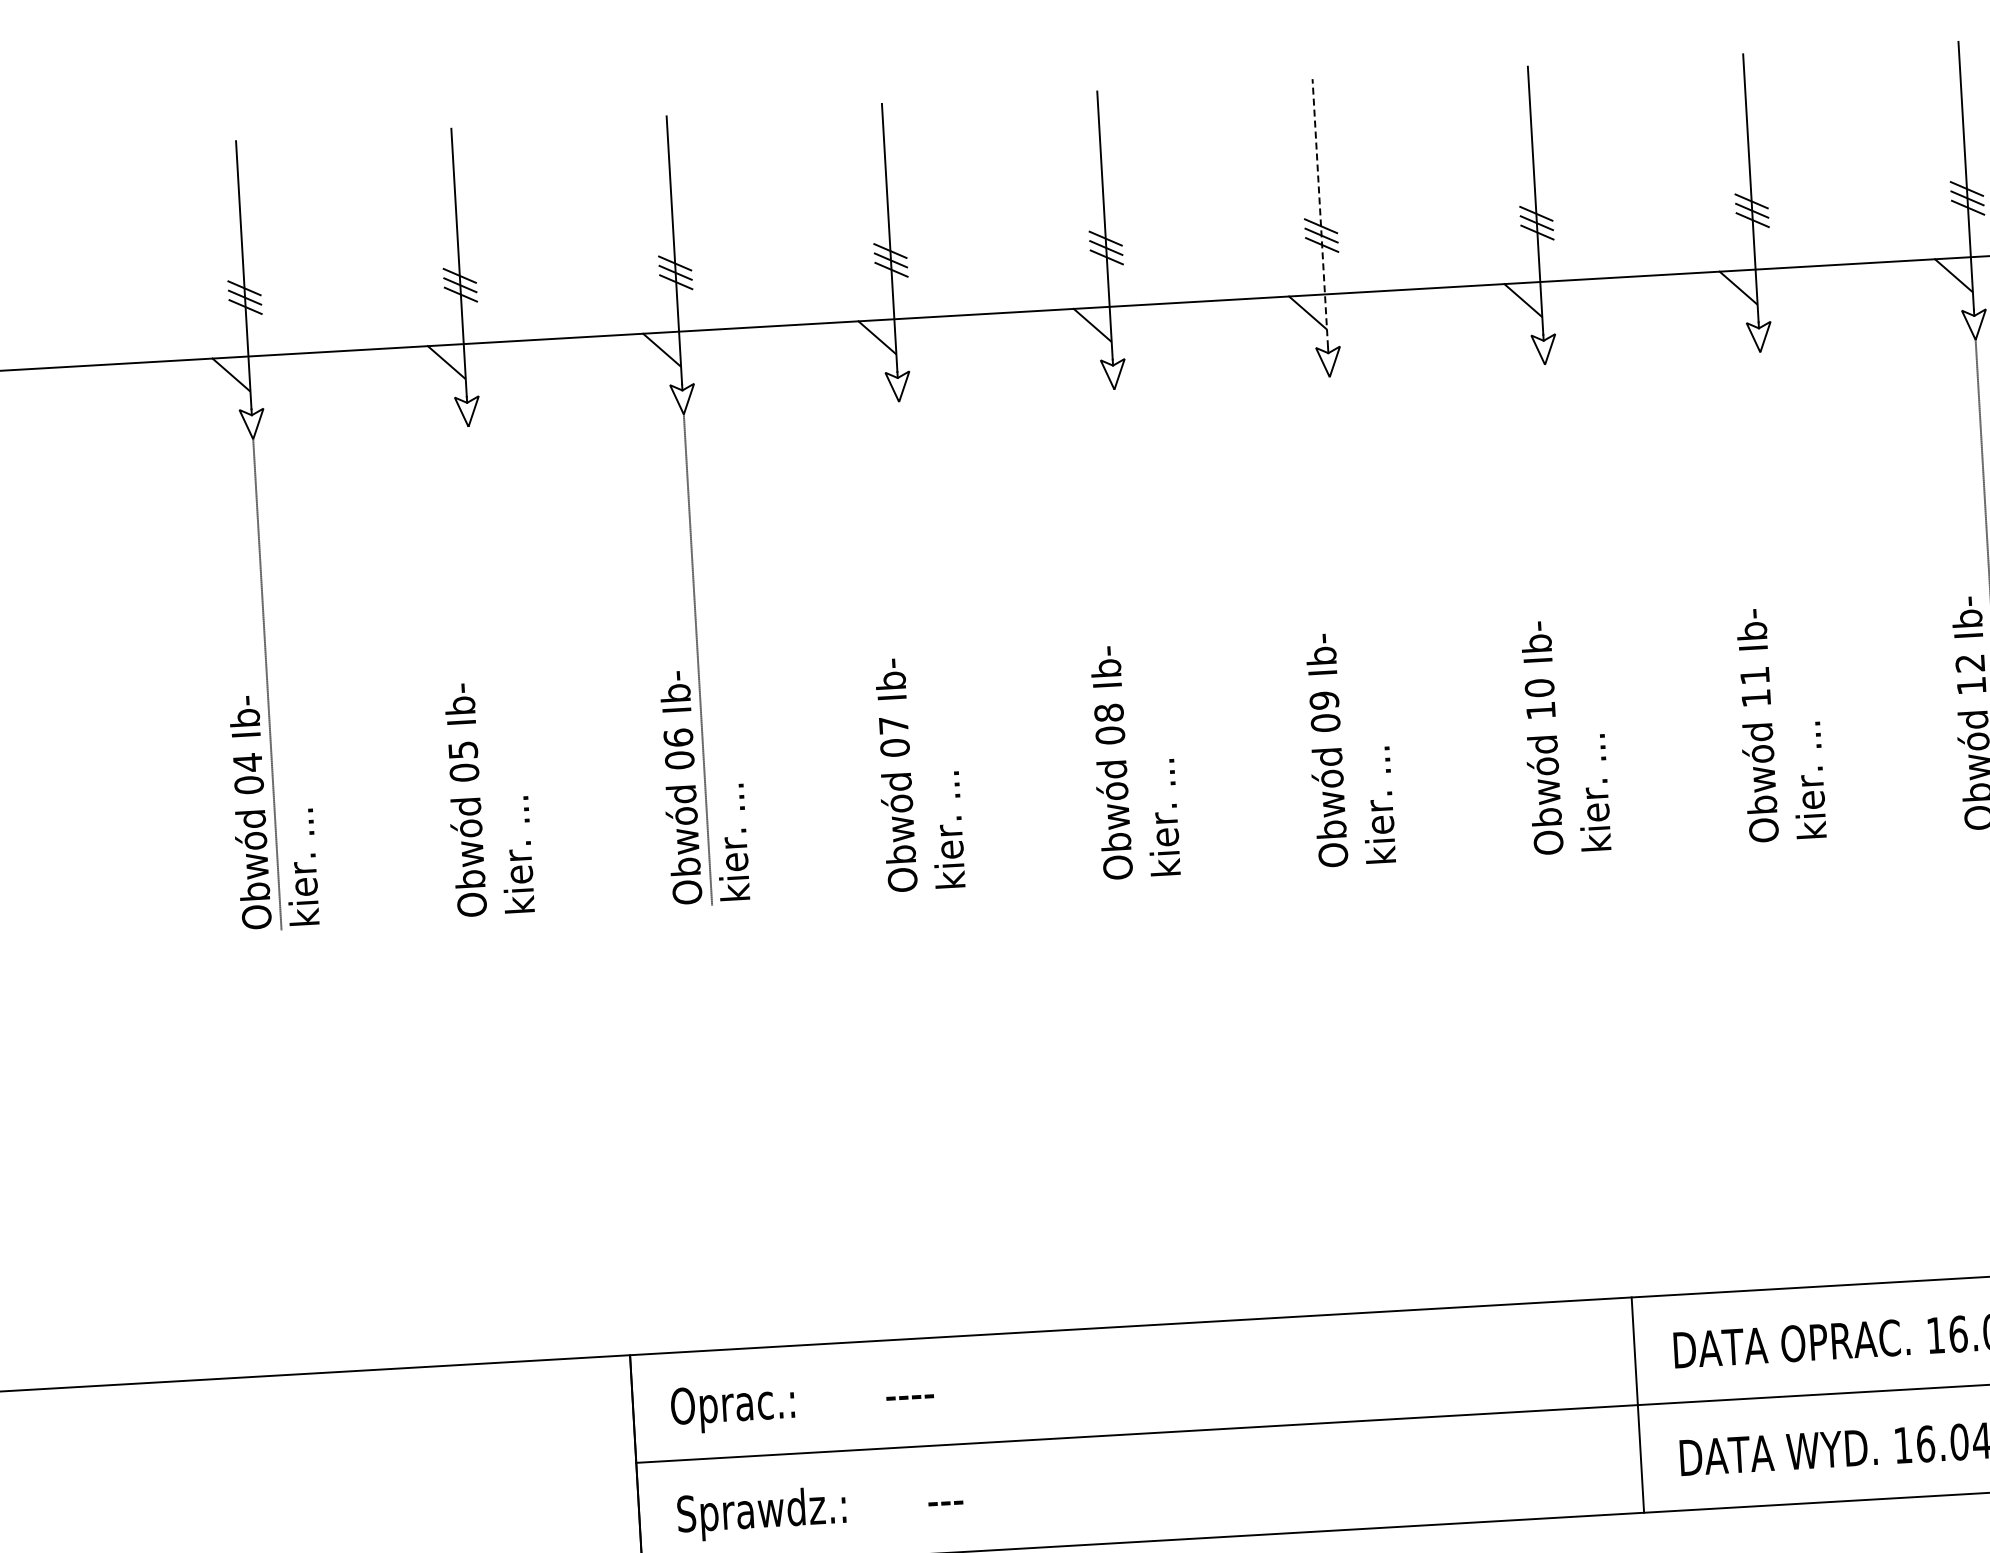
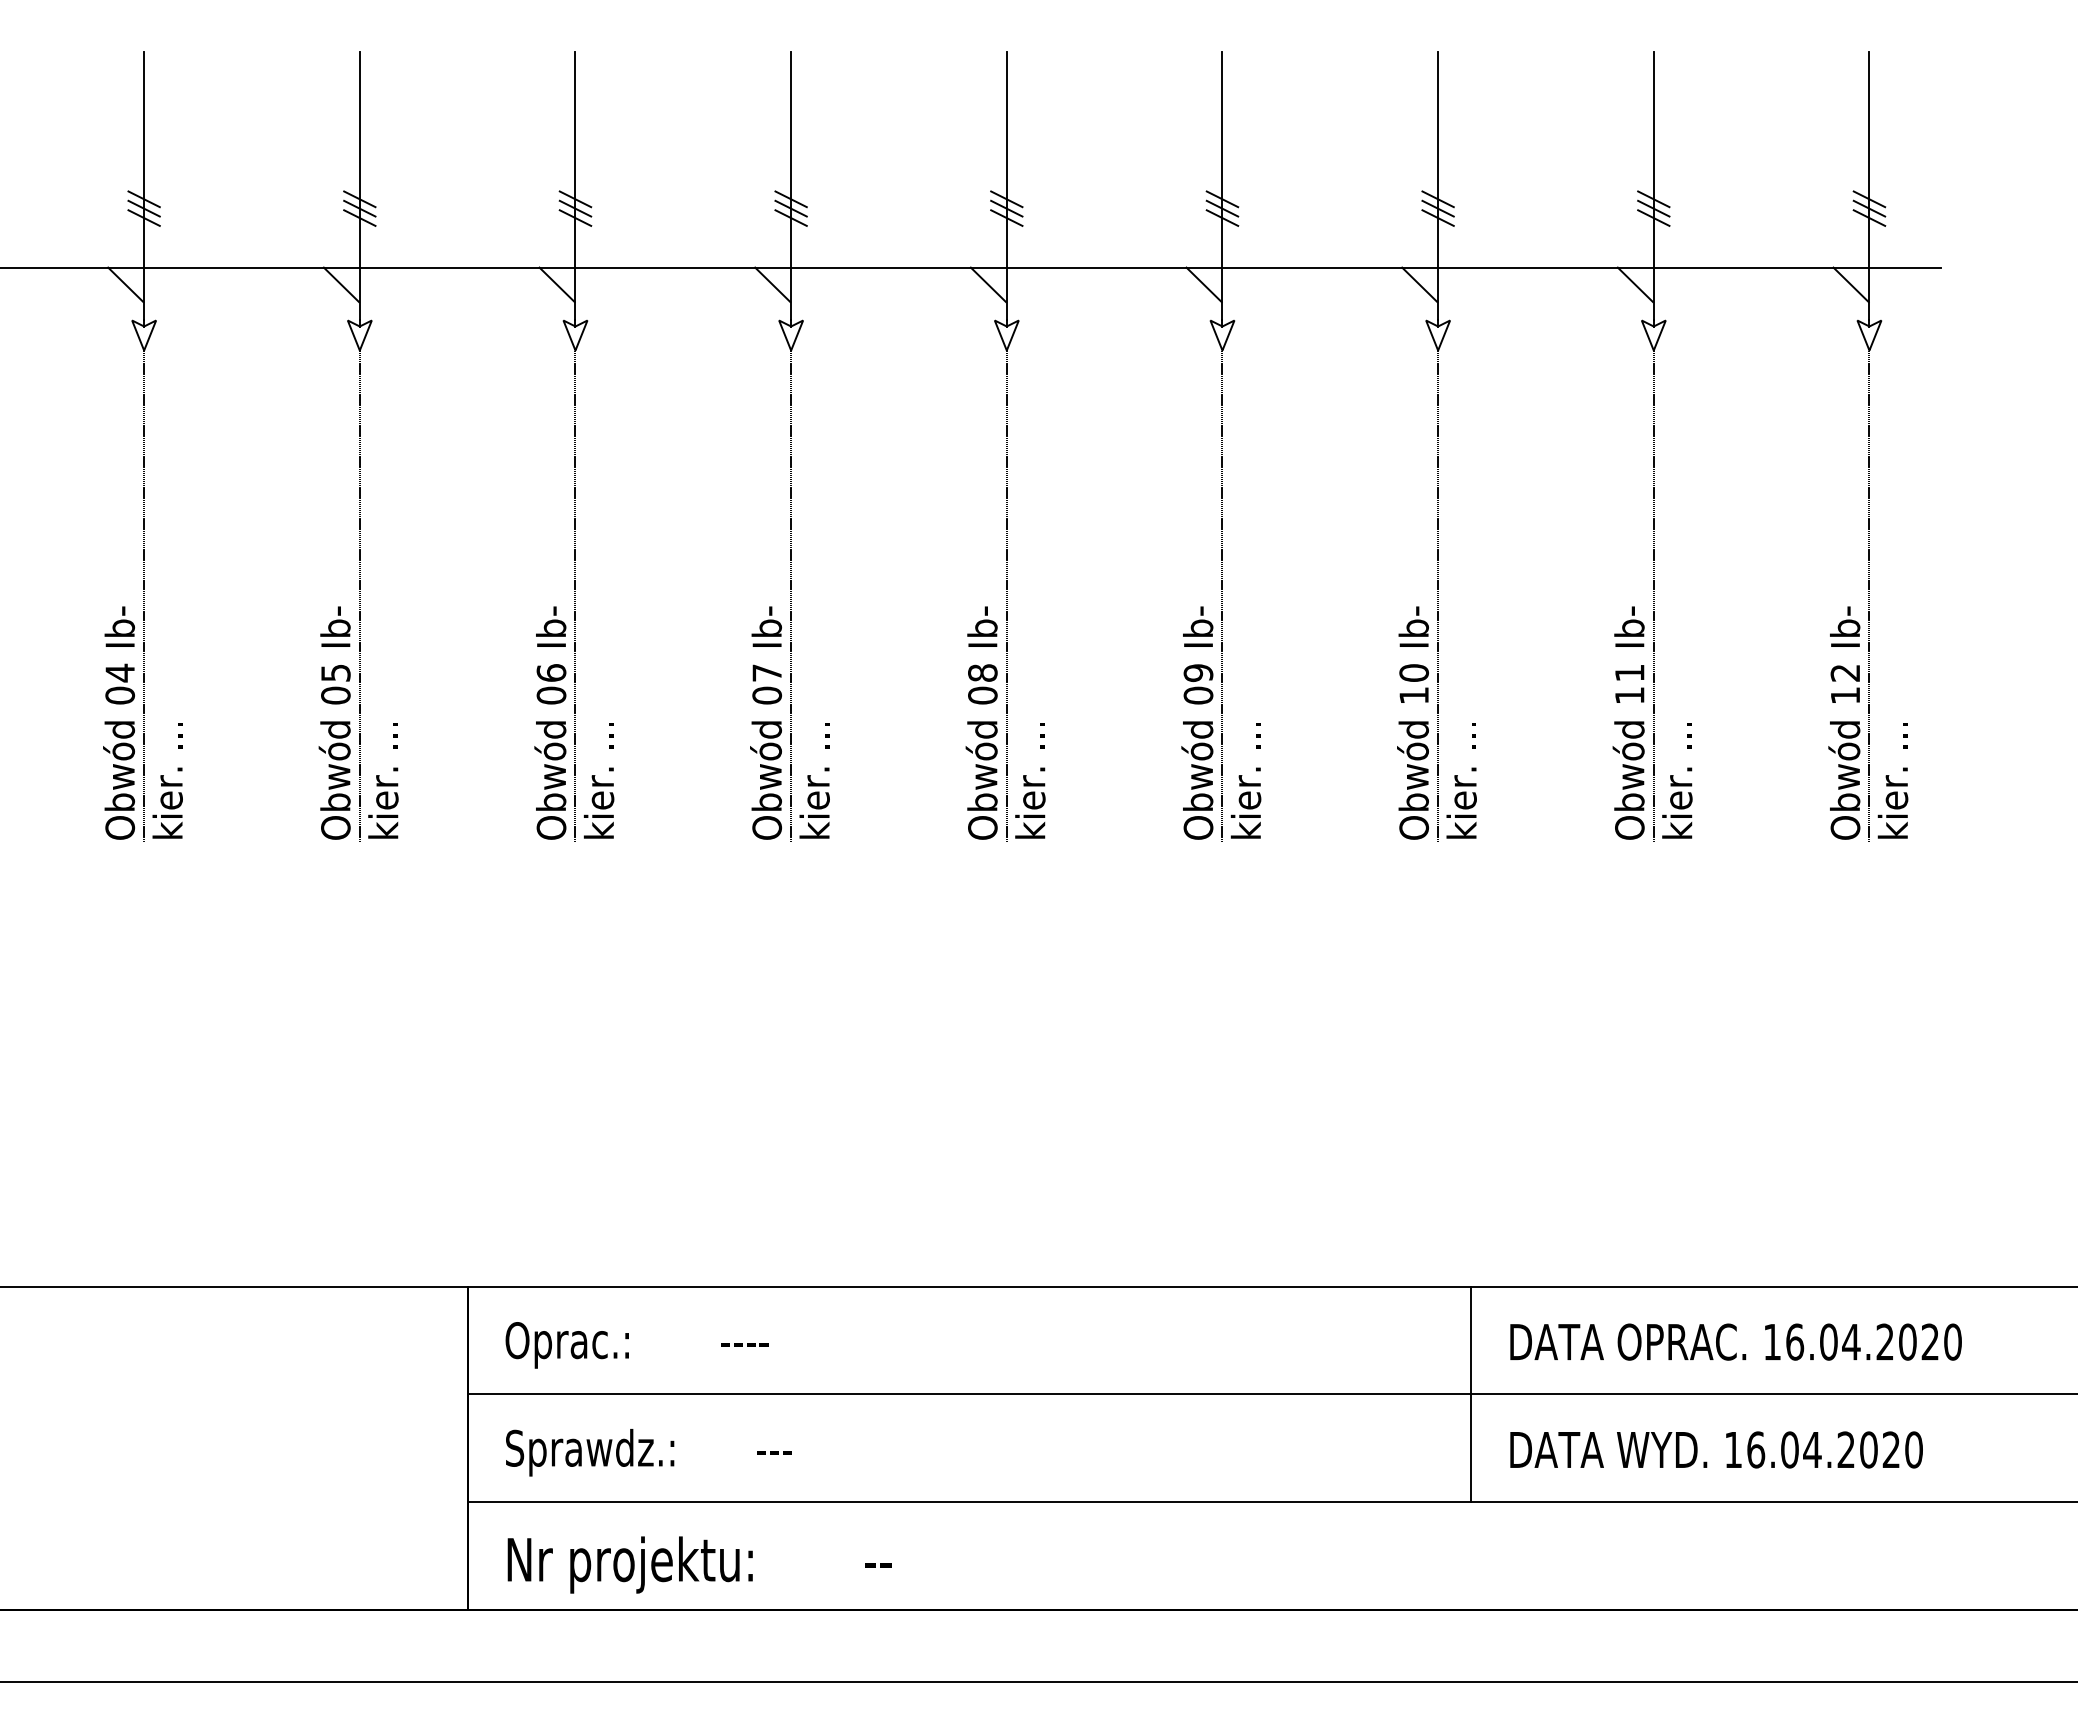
line: (1320, 212) -> (1222, 185), dashed -> solid
line: (1774, 597) -> (1653, 596), added
line: (1559, 610) -> (1438, 596), added
line: (1343, 622) -> (1222, 596), added
line: (1128, 635) -> (1006, 596), added
line: (913, 647) -> (791, 596), added
line: (482, 672) -> (359, 596), added

